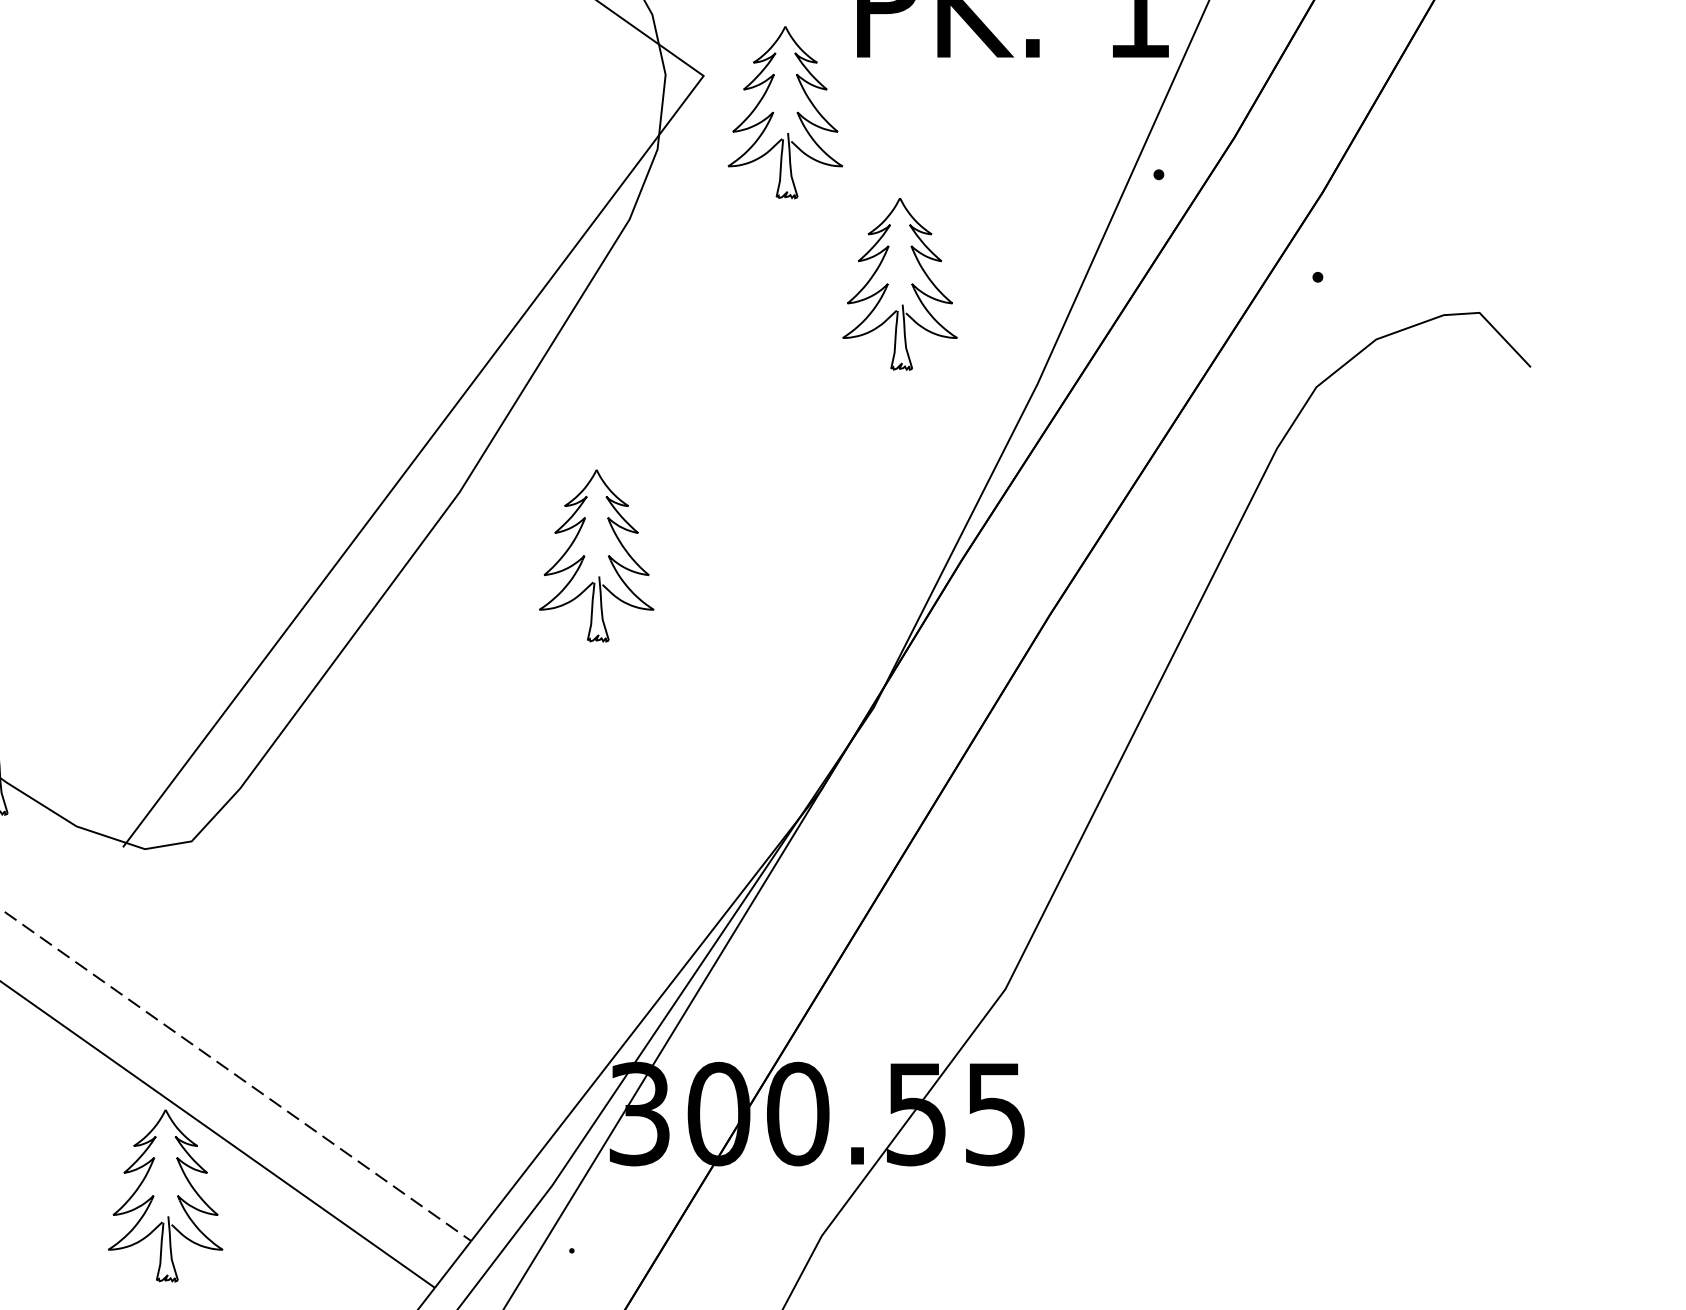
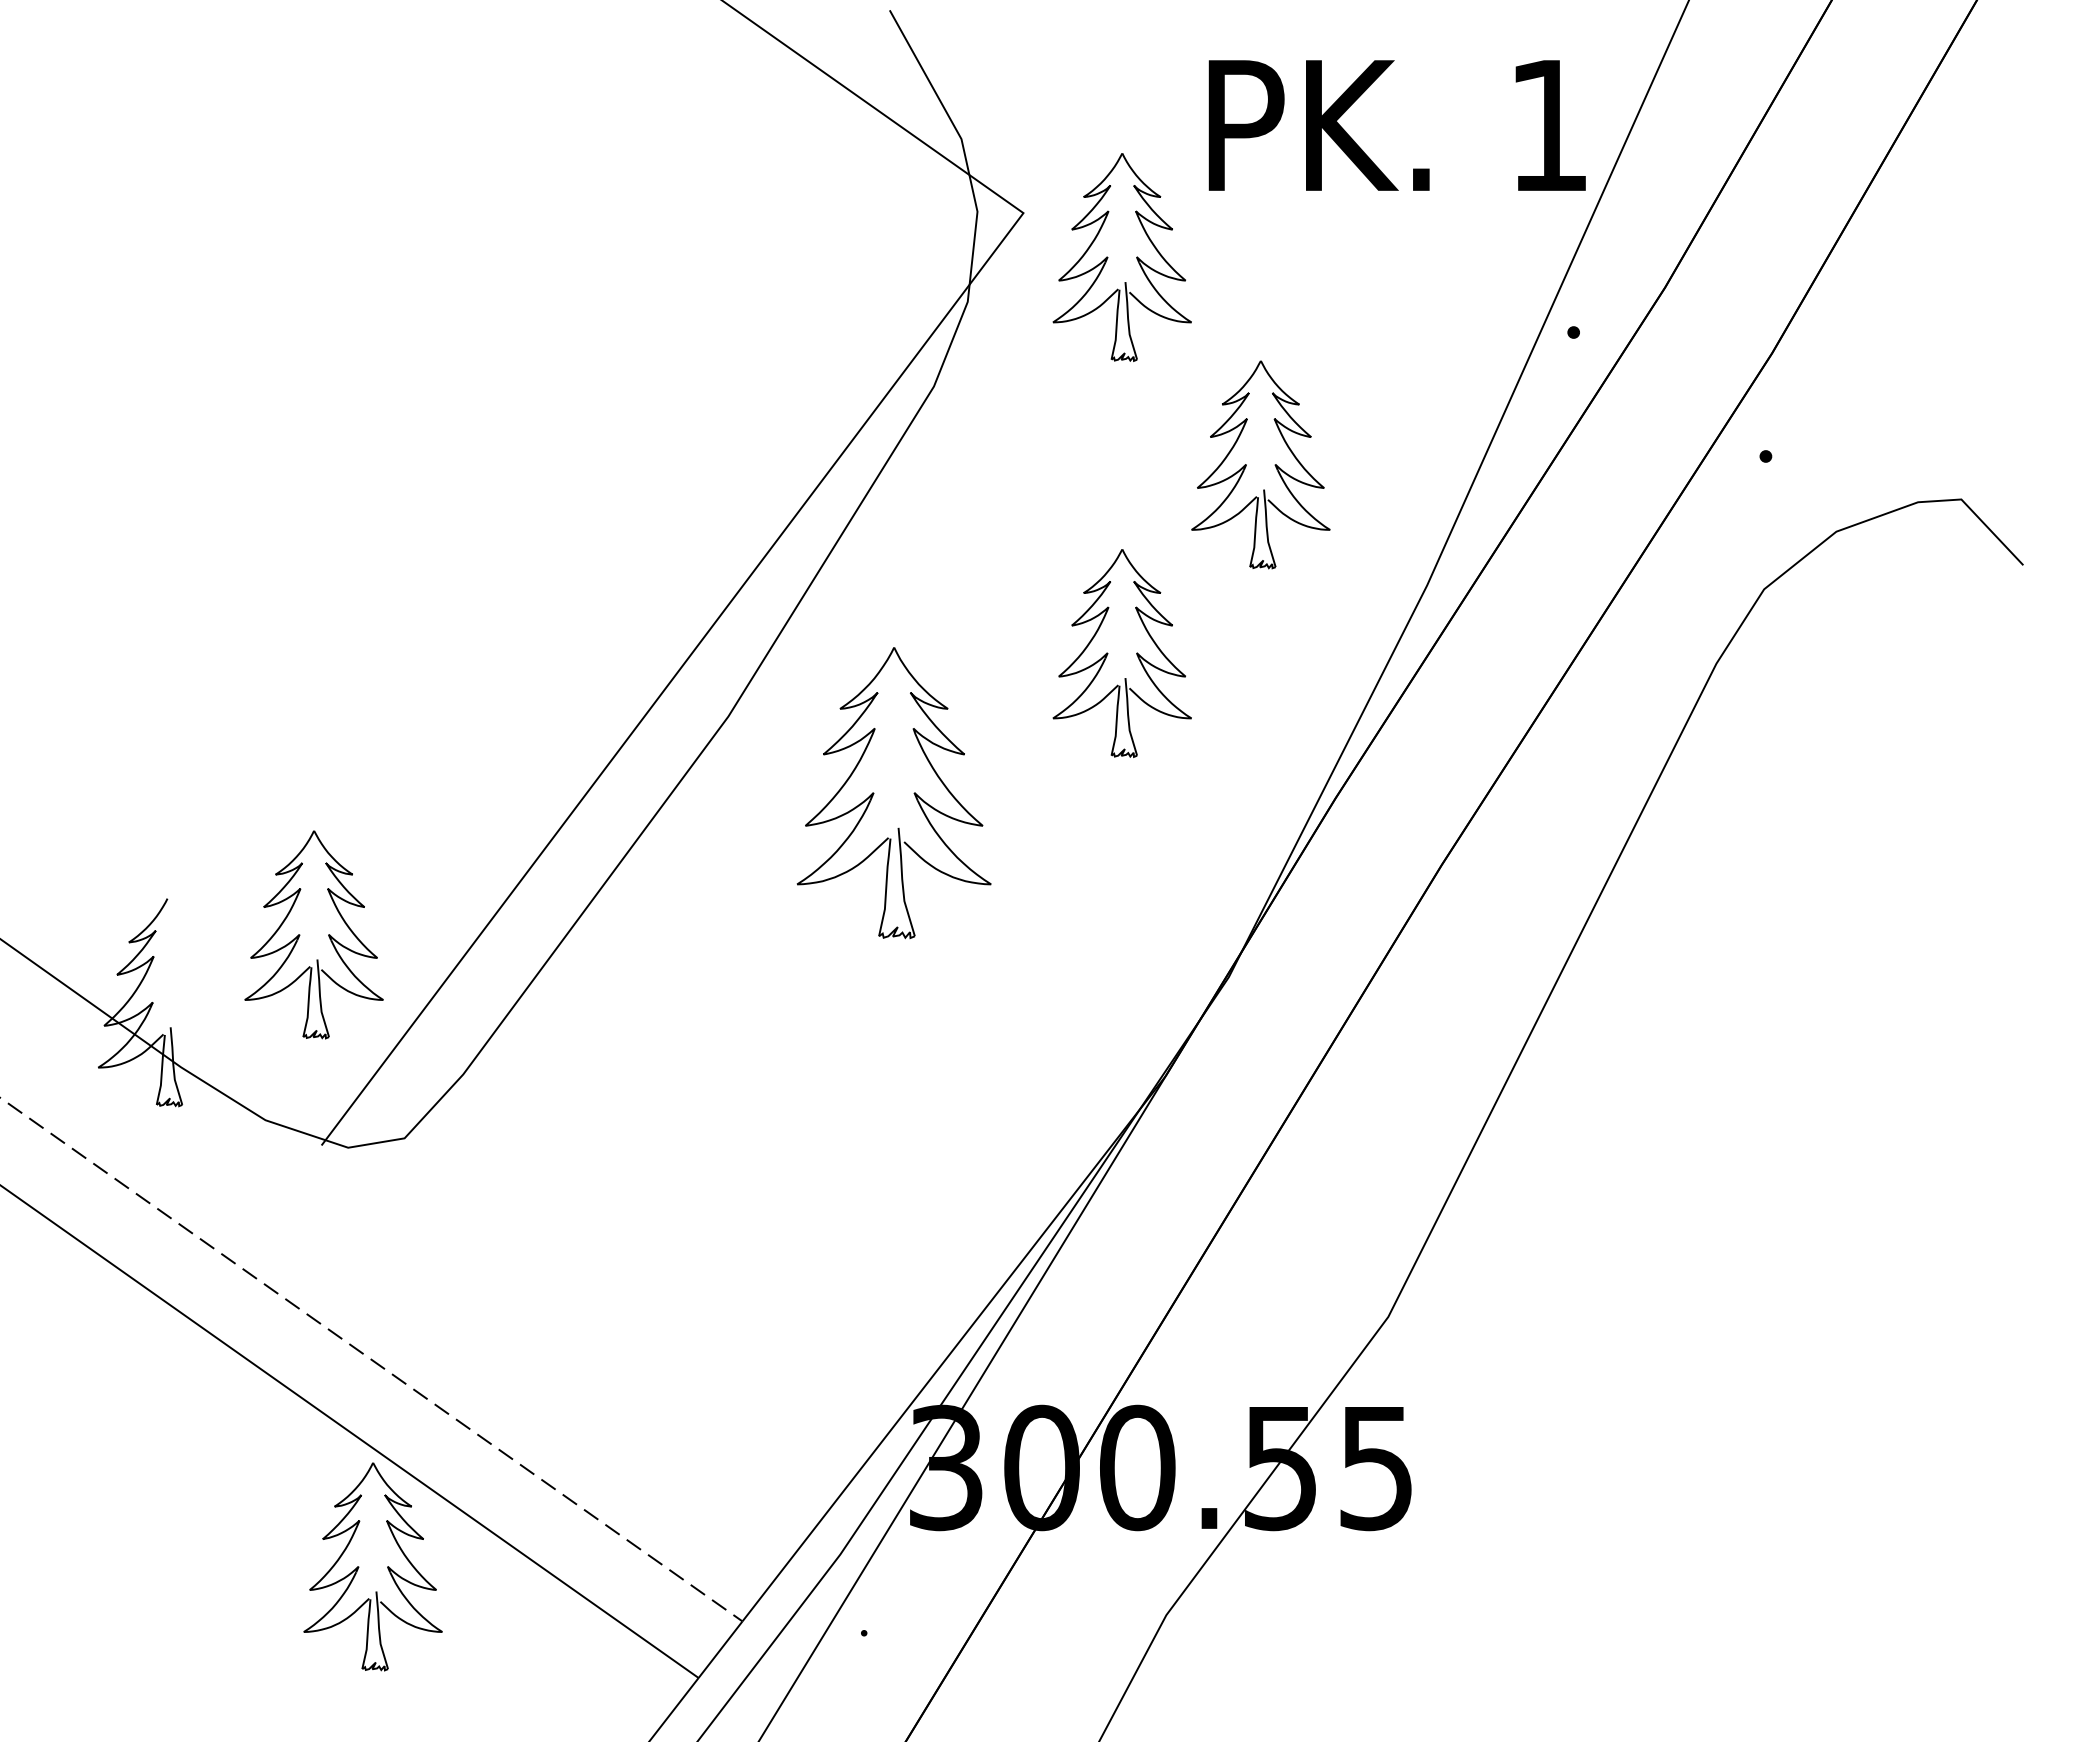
part: (774, 440) -> (1108, 653), added
part: (596, 556) -> (893, 793), size x1.4
part: (105, 672) -> (300, 934), added

